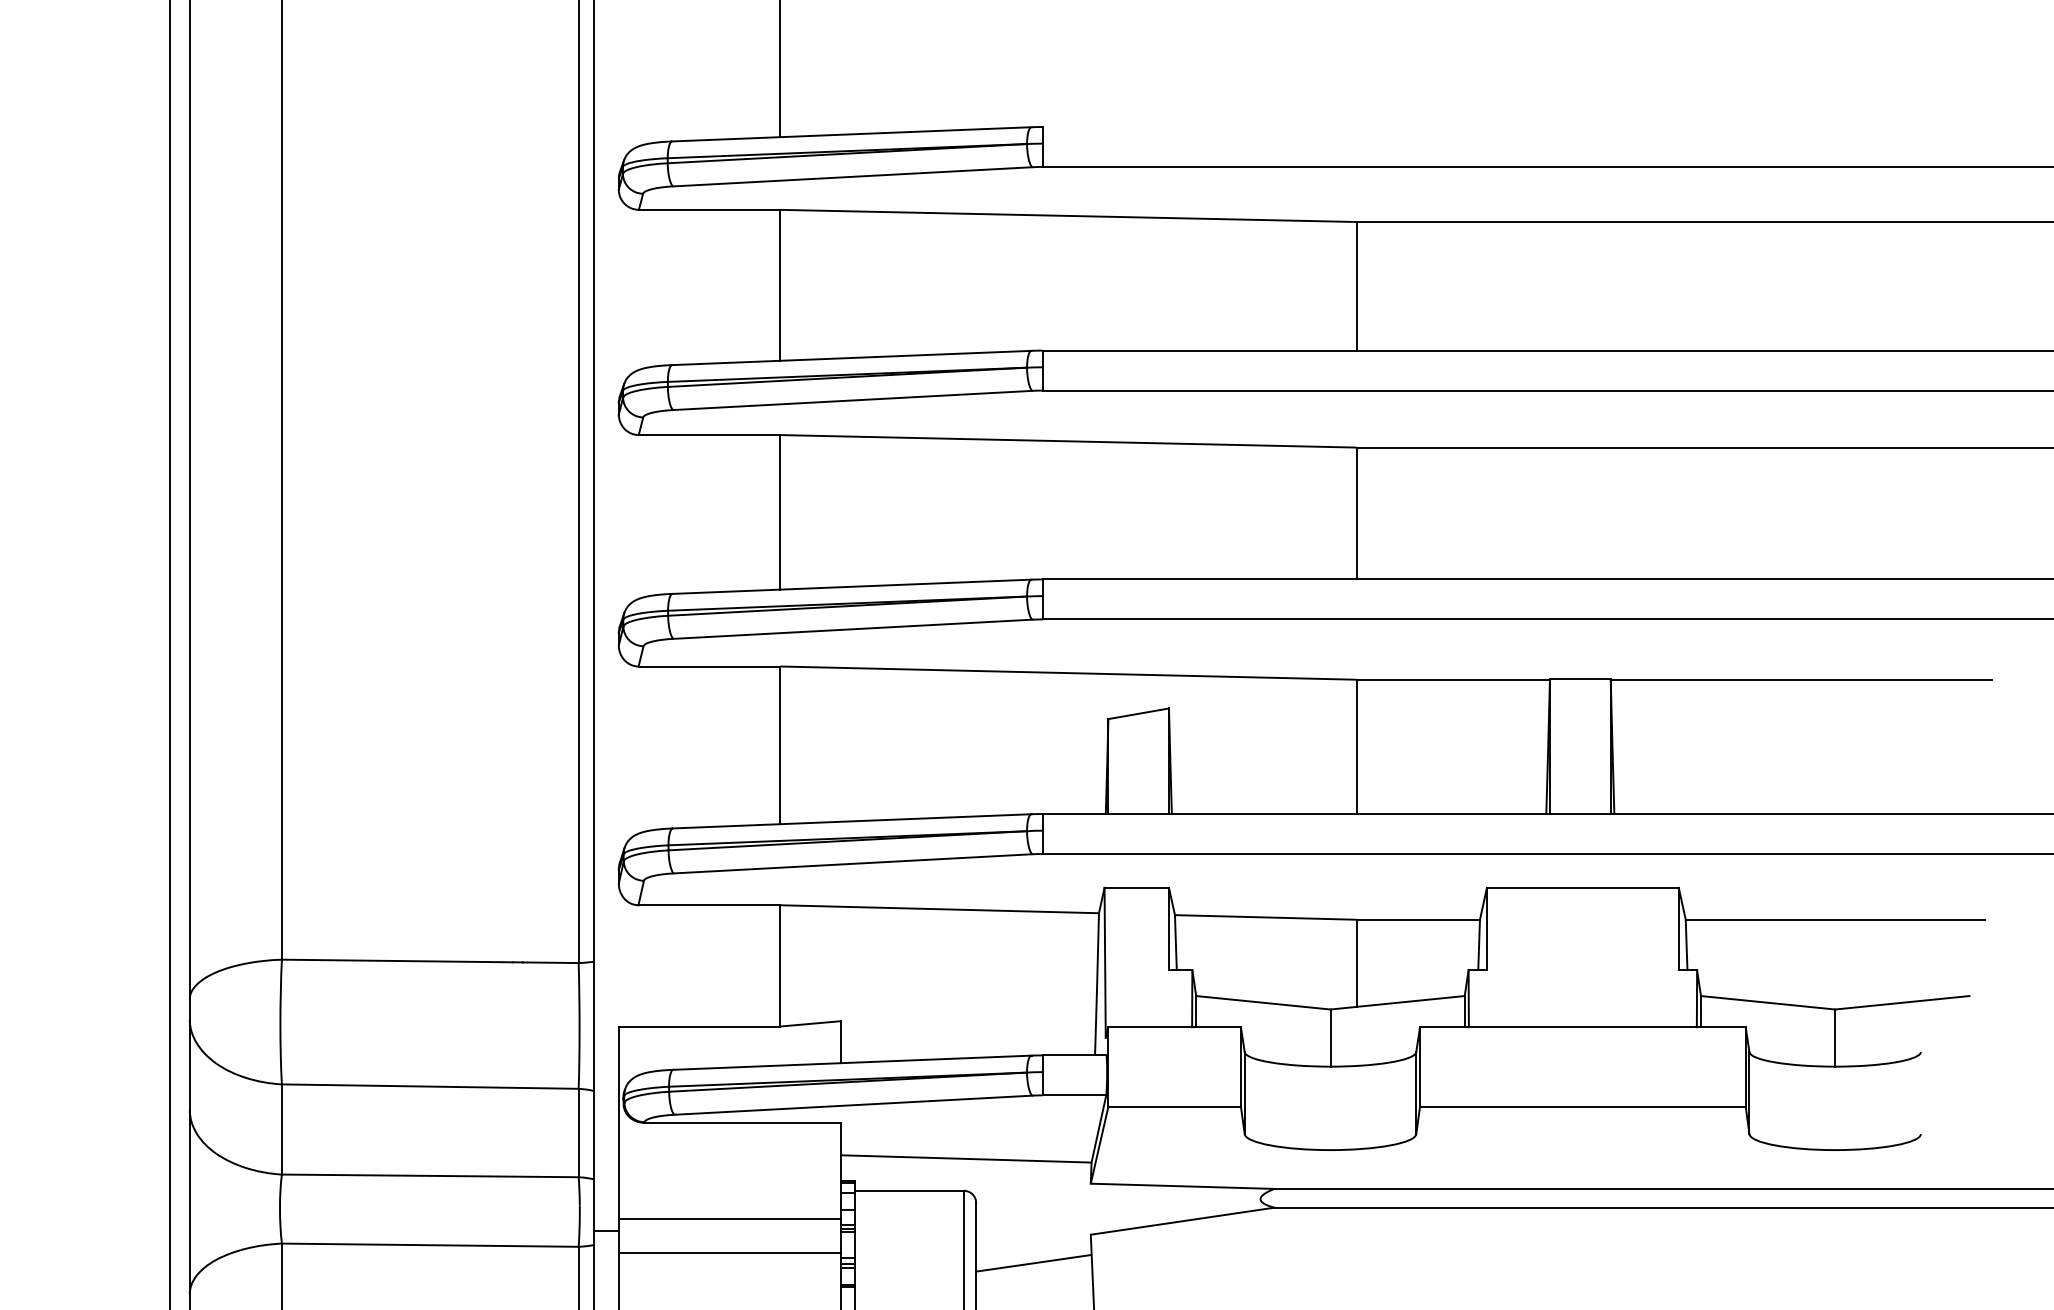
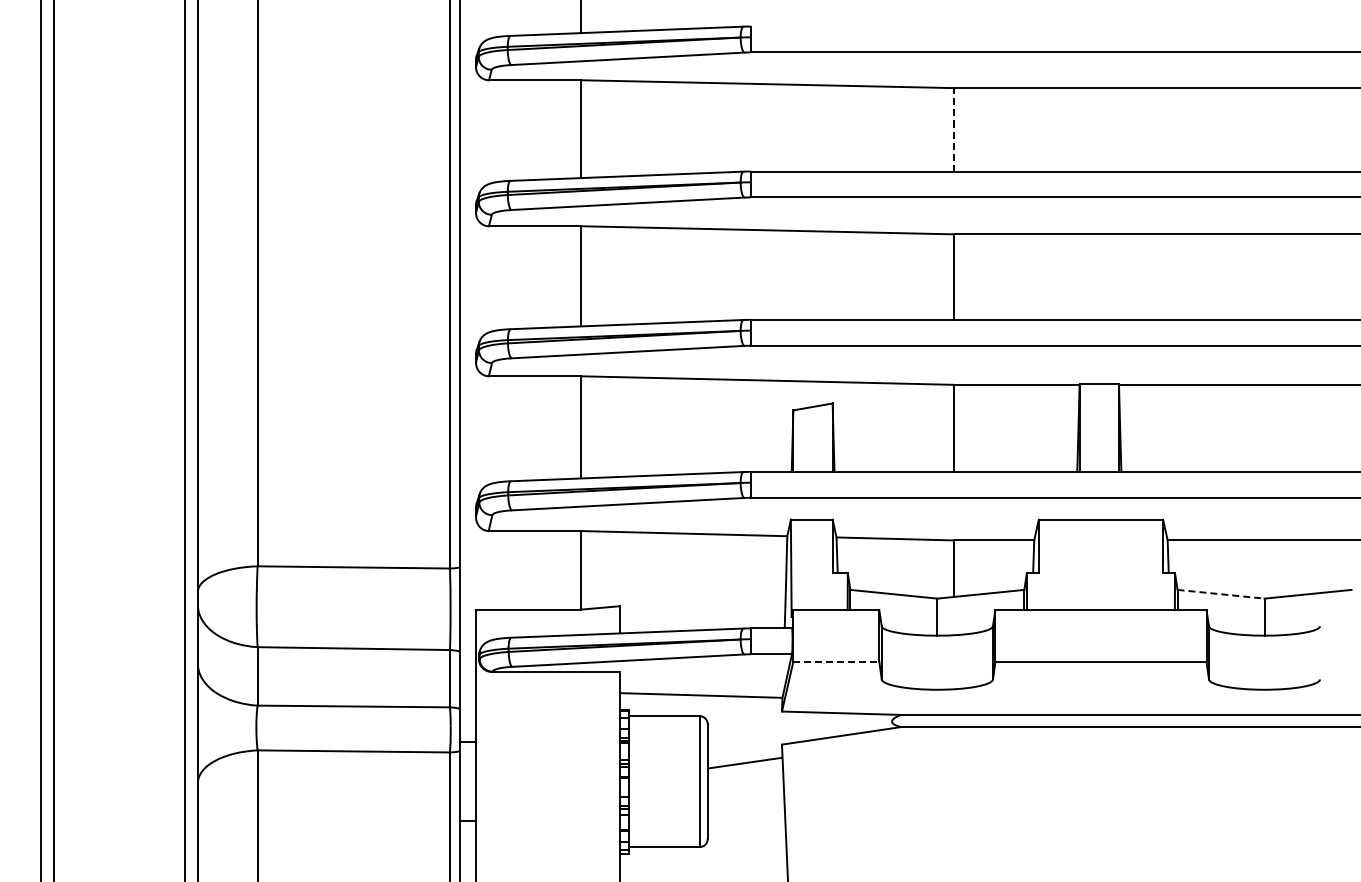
line: (1356, 285) -> (954, 129), solid -> dashed
line: (1768, 1003) -> (1221, 594), solid -> dashed
line: (1174, 1106) -> (836, 661), solid -> dashed
line: (729, 1219) -> (547, 734), removed
line: (729, 1253) -> (547, 756), removed

